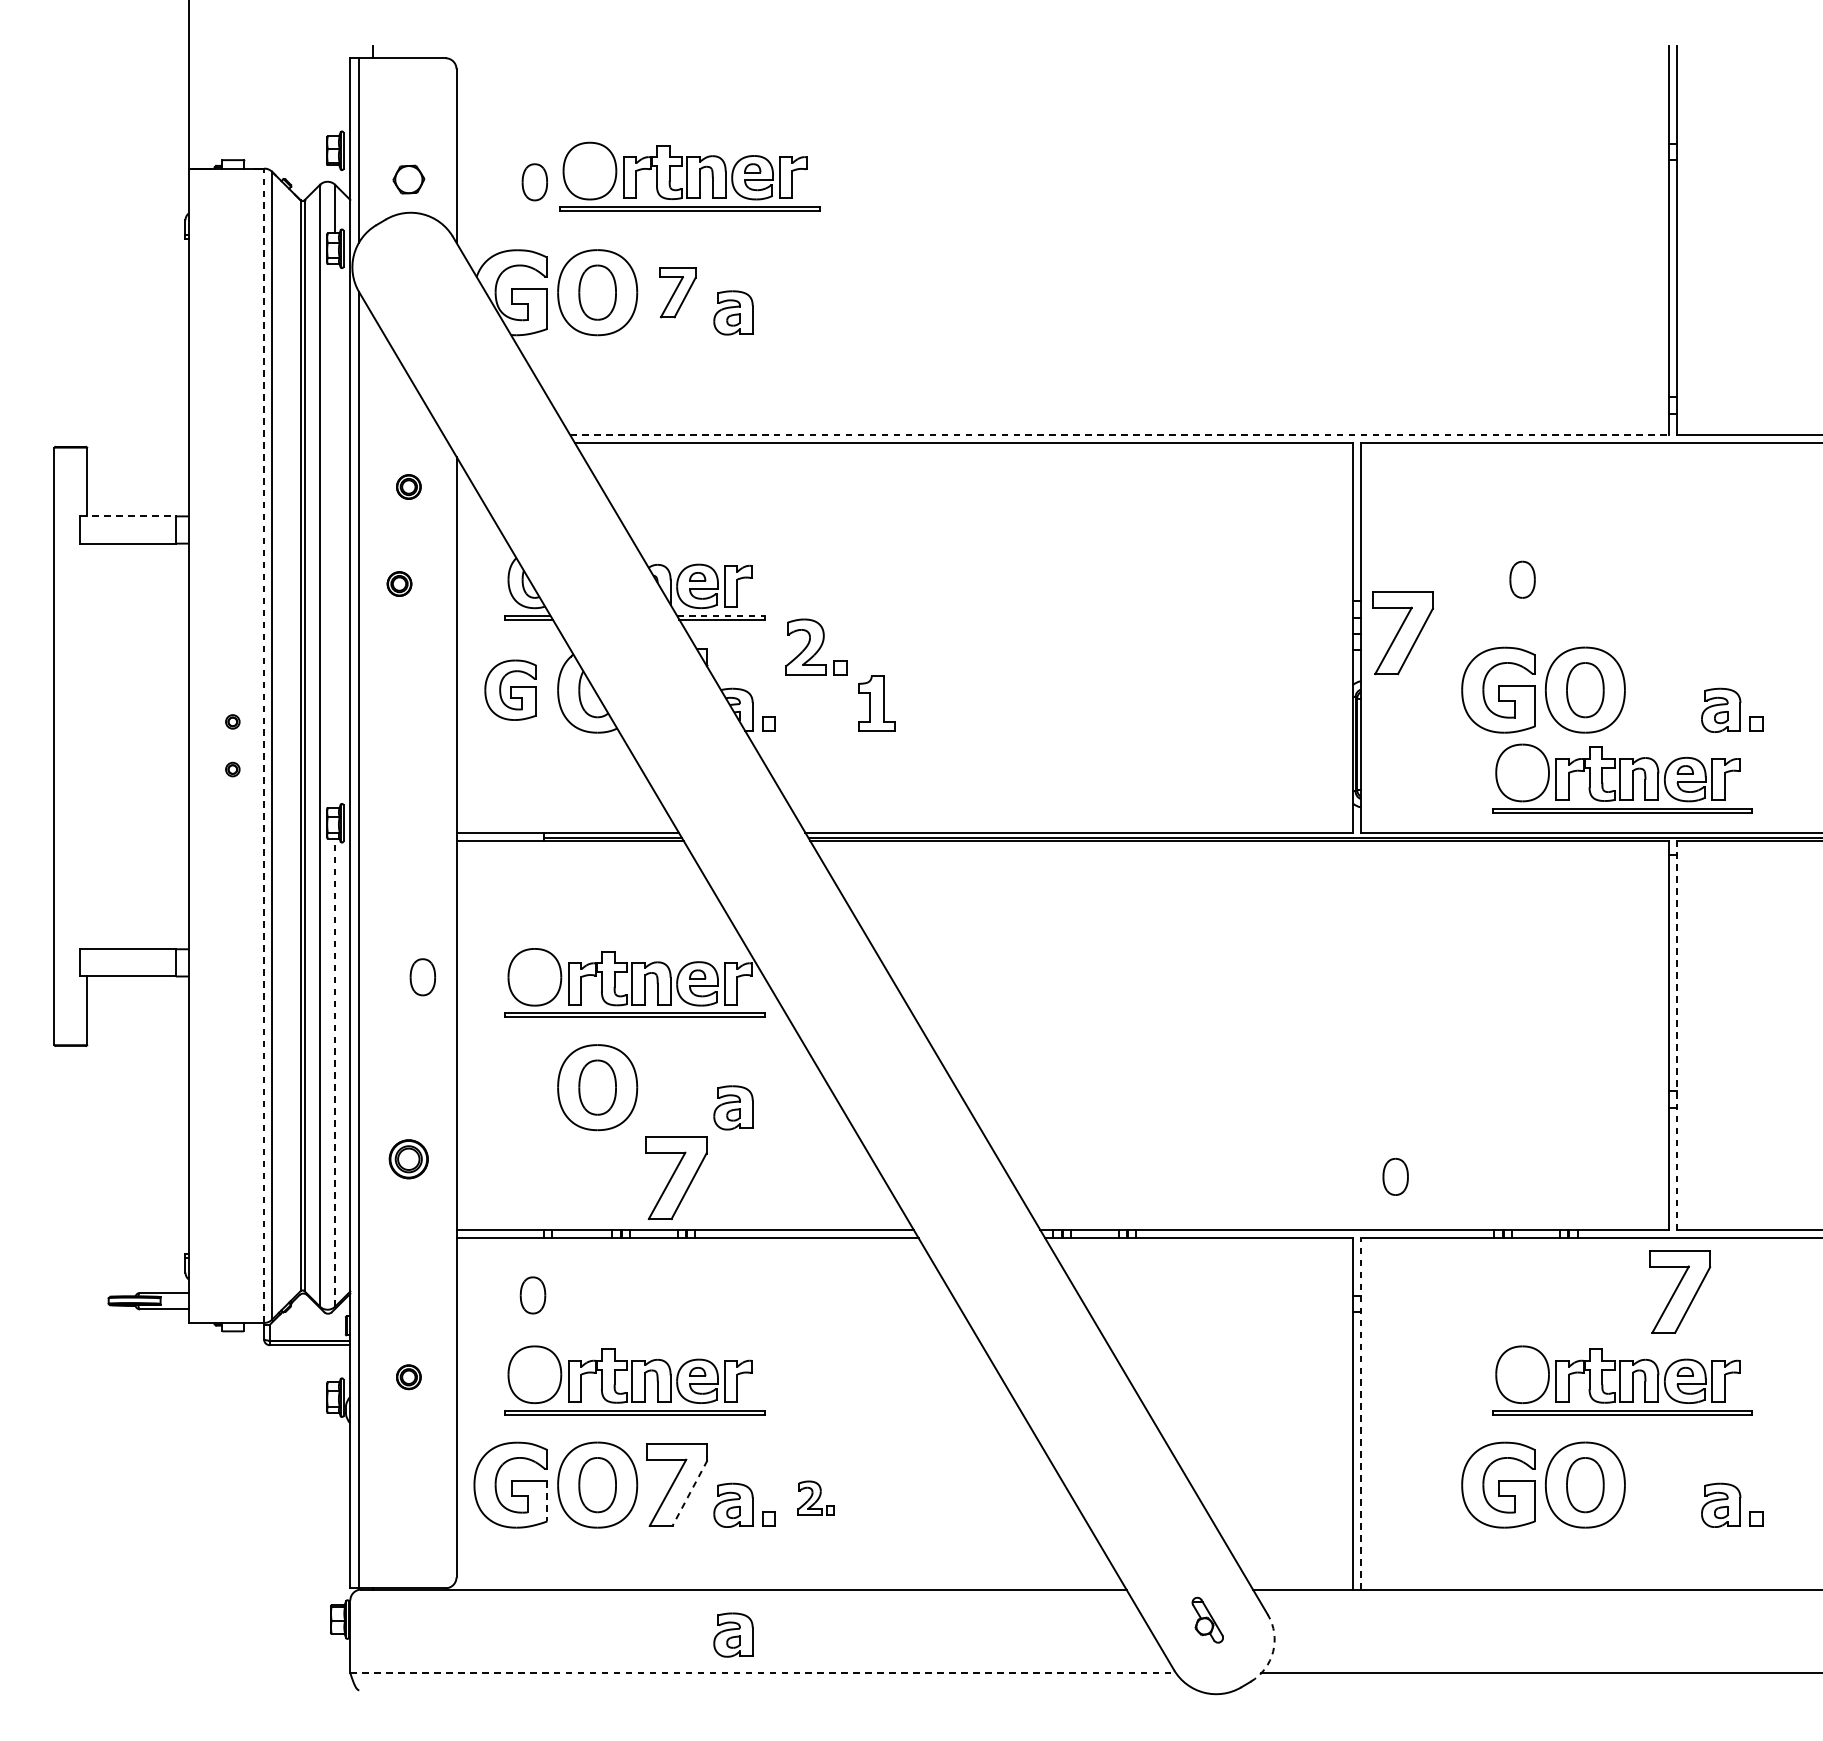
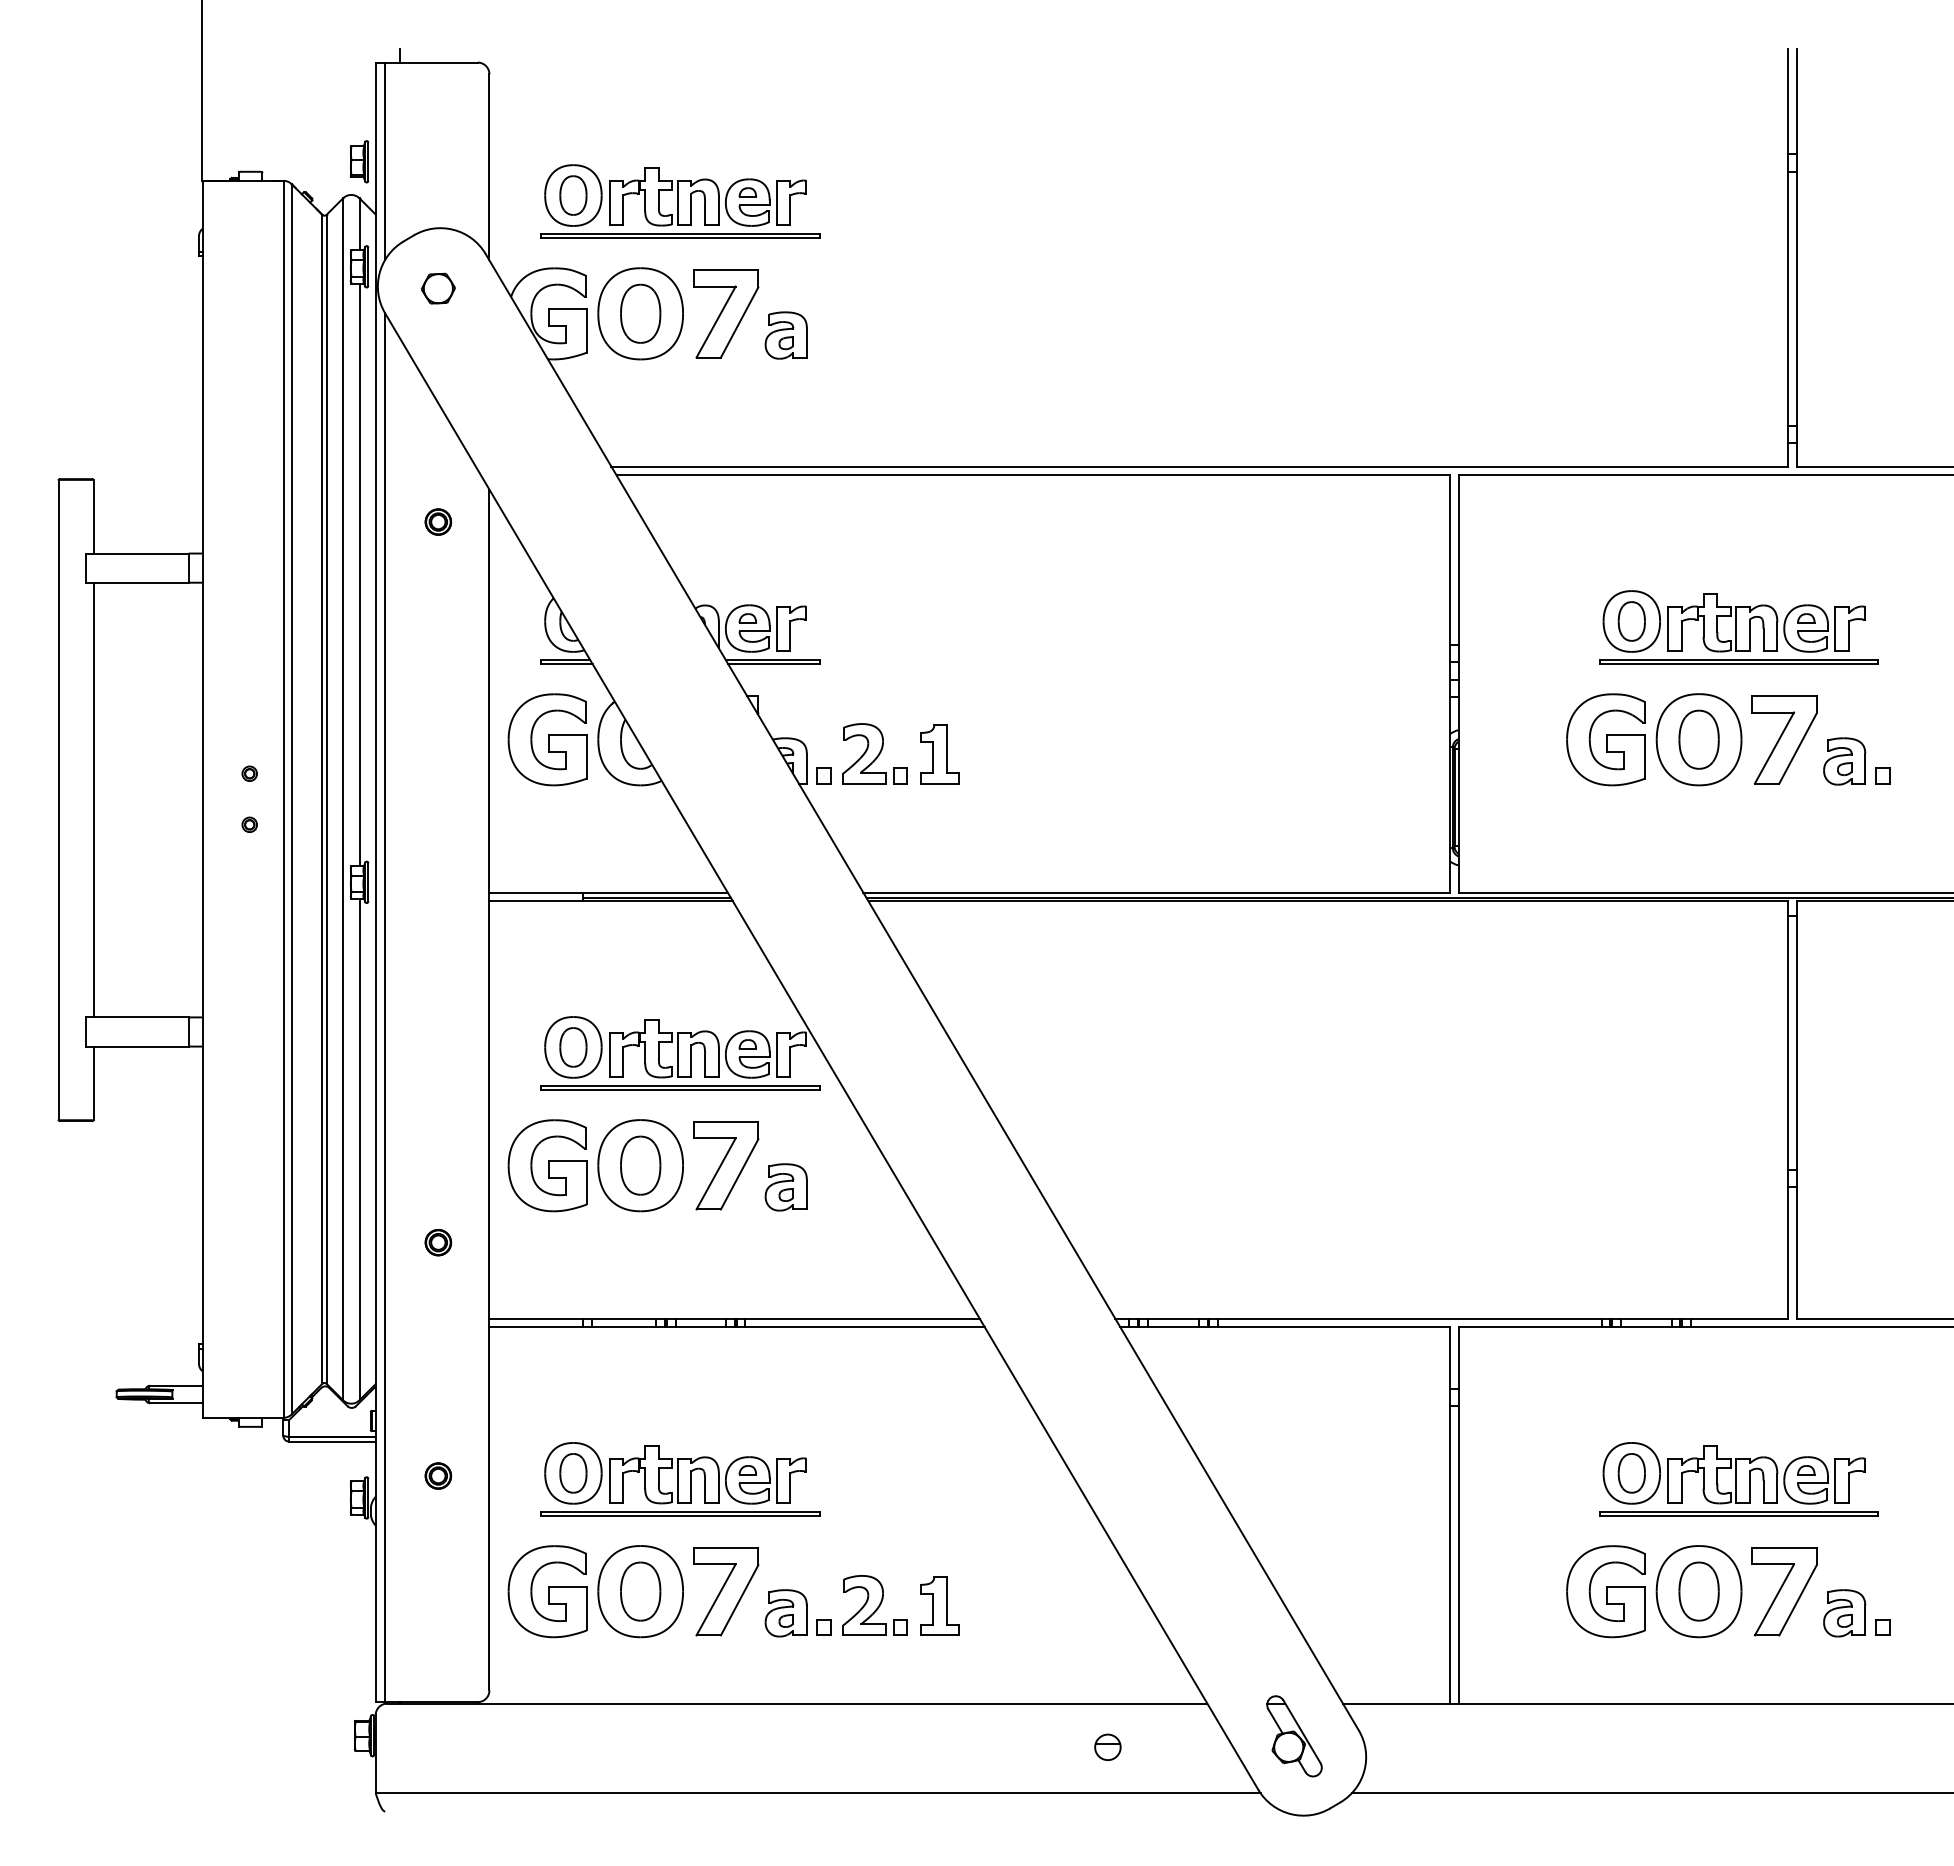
part: (689, 176) -> (680, 201), moved
part: (408, 179) -> (438, 288), moved
part: (677, 292) -> (726, 313), size x1.67
line: (1120, 435) -> (1200, 466), dashed -> solid
line: (128, 516) -> (137, 553), dashed -> solid
line: (335, 535) -> (359, 574), added
part: (399, 583) -> (428, 625), removed
line: (720, 615) -> (772, 659), dashed -> solid
part: (1402, 633) -> (1784, 739), moved
part: (815, 646) -> (874, 753), moved
part: (510, 689) -> (547, 739), size x1.43
line: (264, 744) -> (283, 798), dashed -> solid
line: (87, 745) -> (93, 799), added
part: (1622, 778) -> (1738, 627), moved
part: (422, 977) -> (573, 1047), moved
line: (1677, 1035) -> (1797, 1109), dashed -> solid
line: (335, 1072) -> (359, 1149), dashed -> solid
part: (510, 1087) -> (547, 1165), added
part: (408, 1159) -> (438, 1242), size x0.62
part: (676, 1177) -> (726, 1165), moved
part: (1395, 1177) -> (1631, 1473), moved
part: (1679, 1291) -> (1784, 1591), moved
part: (533, 1295) -> (573, 1473), moved
line: (1360, 1413) -> (1458, 1514), dashed -> solid
line: (689, 1493) -> (739, 1600), dashed -> solid
part: (815, 1498) -> (874, 1605), size x1.67
part: (876, 1498) -> (939, 1605), added
line: (547, 1500) -> (586, 1608), dashed -> solid
part: (1207, 1620) -> (1294, 1736), size x1.67
part: (1033, 1629) -> (1107, 1746), added
part: (732, 1635) -> (785, 1752), removed
arc: (1273, 1652) -> (1364, 1770), dashed -> solid
line: (763, 1673) -> (818, 1793), dashed -> solid

